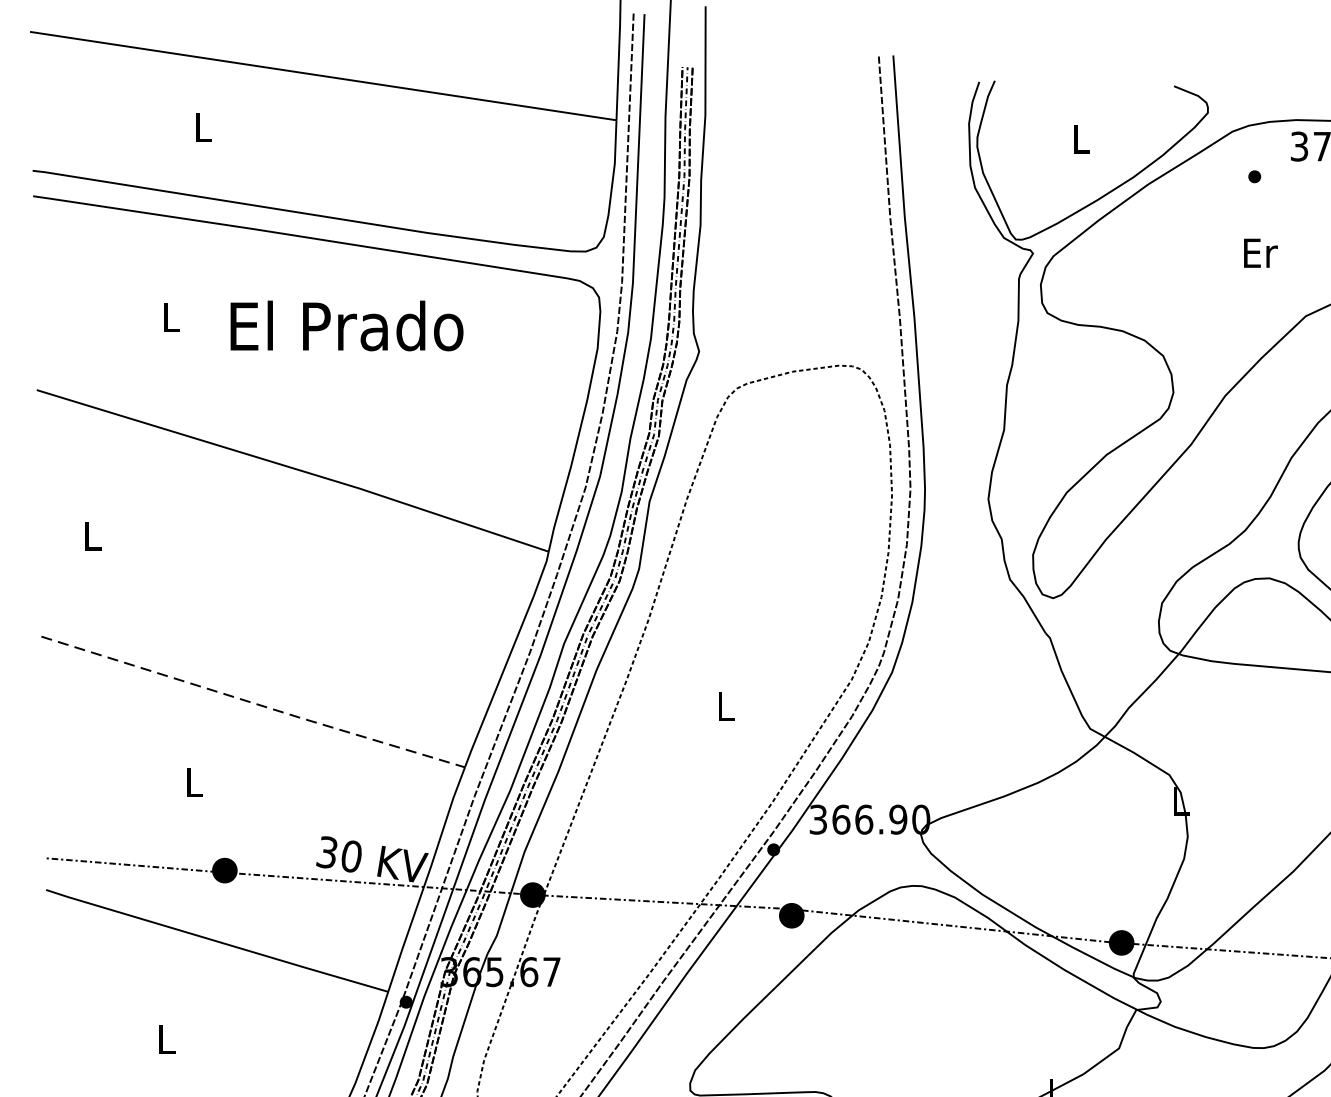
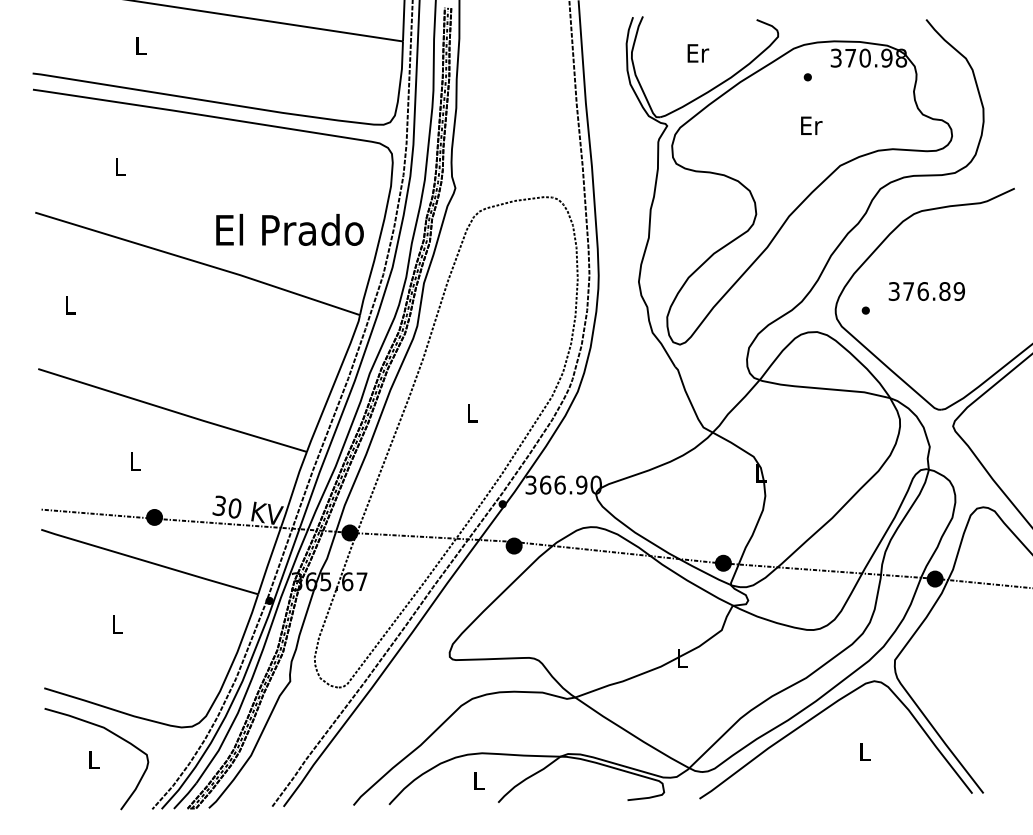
text: (1082, 139) -> (698, 53), L -> Er
text: (346, 325) -> (289, 229), moved
line: (254, 703) -> (173, 411), dashed -> solid

